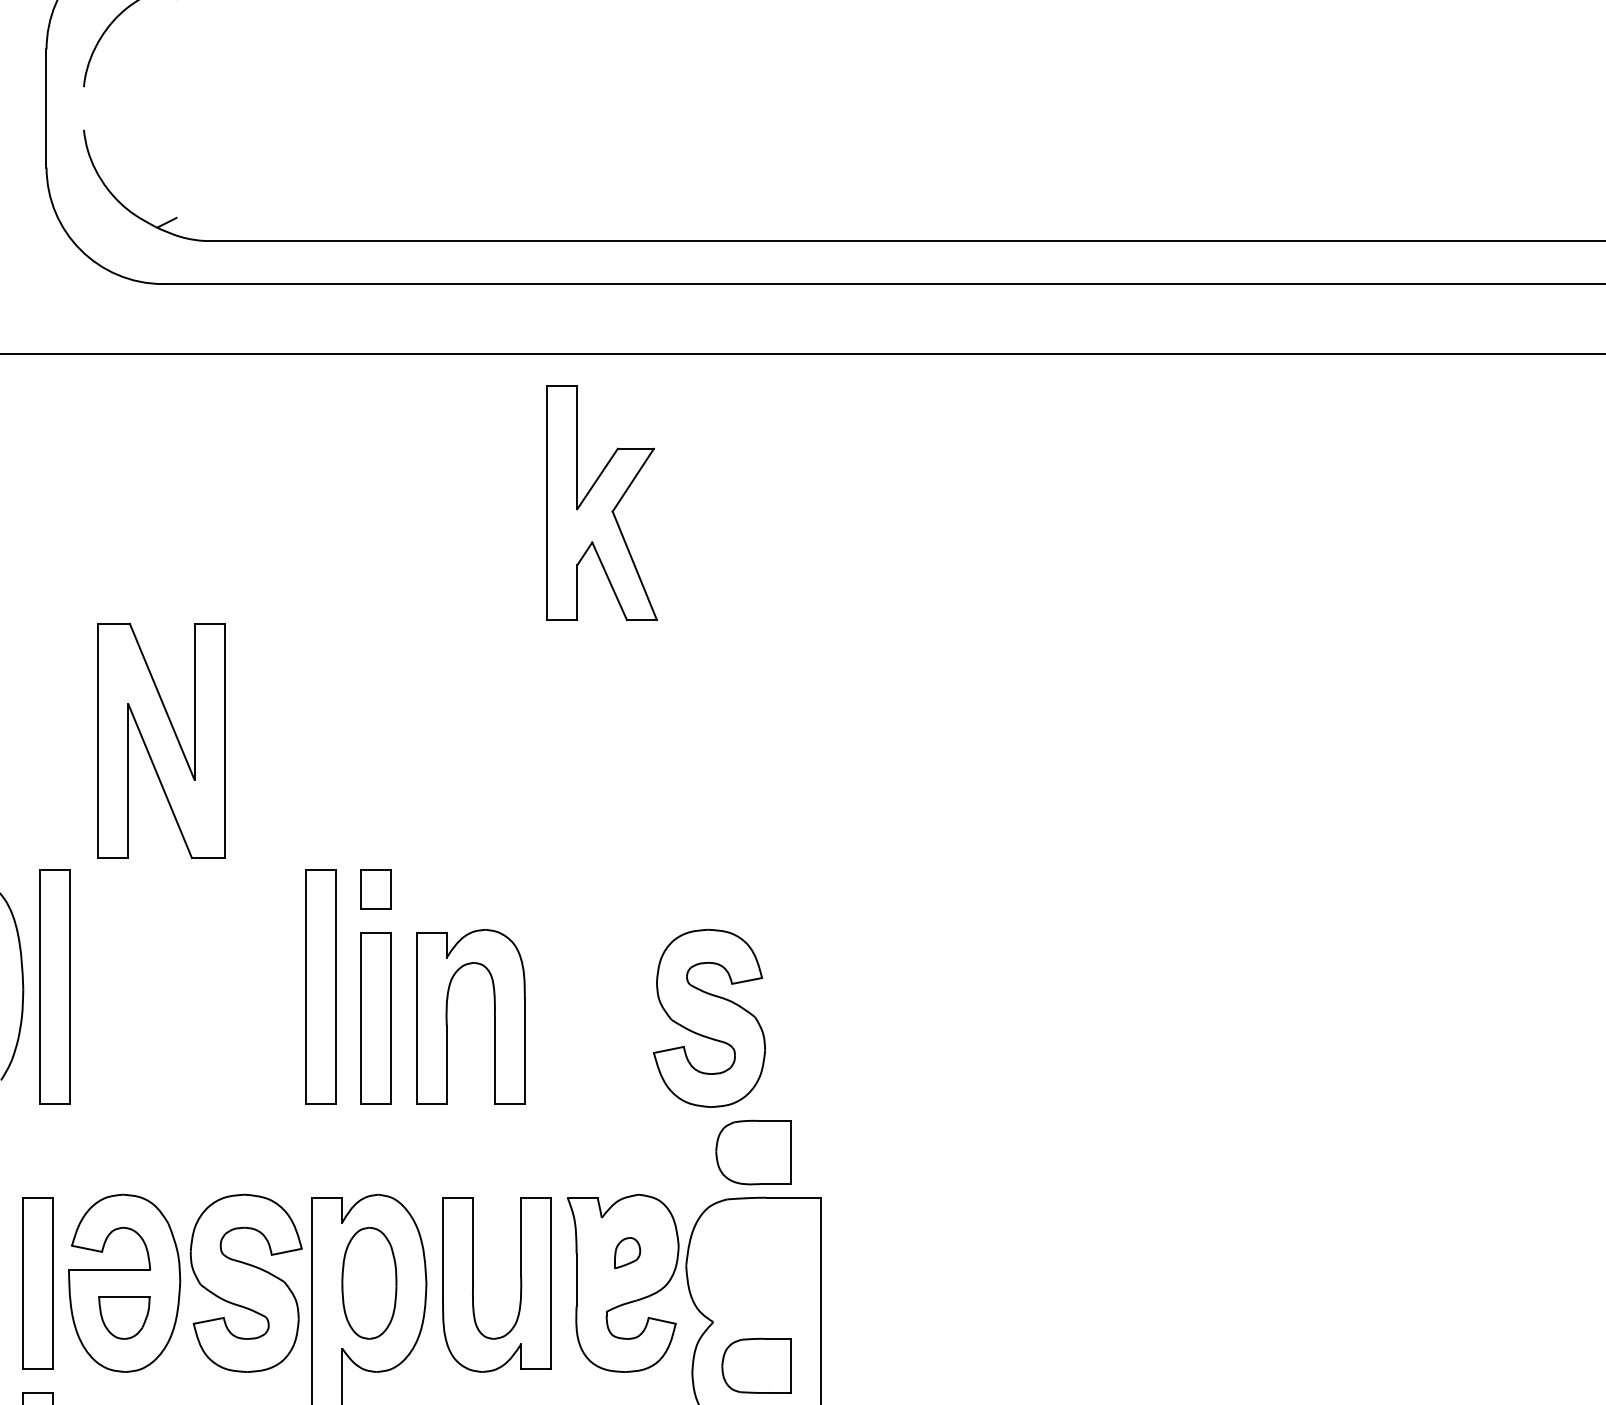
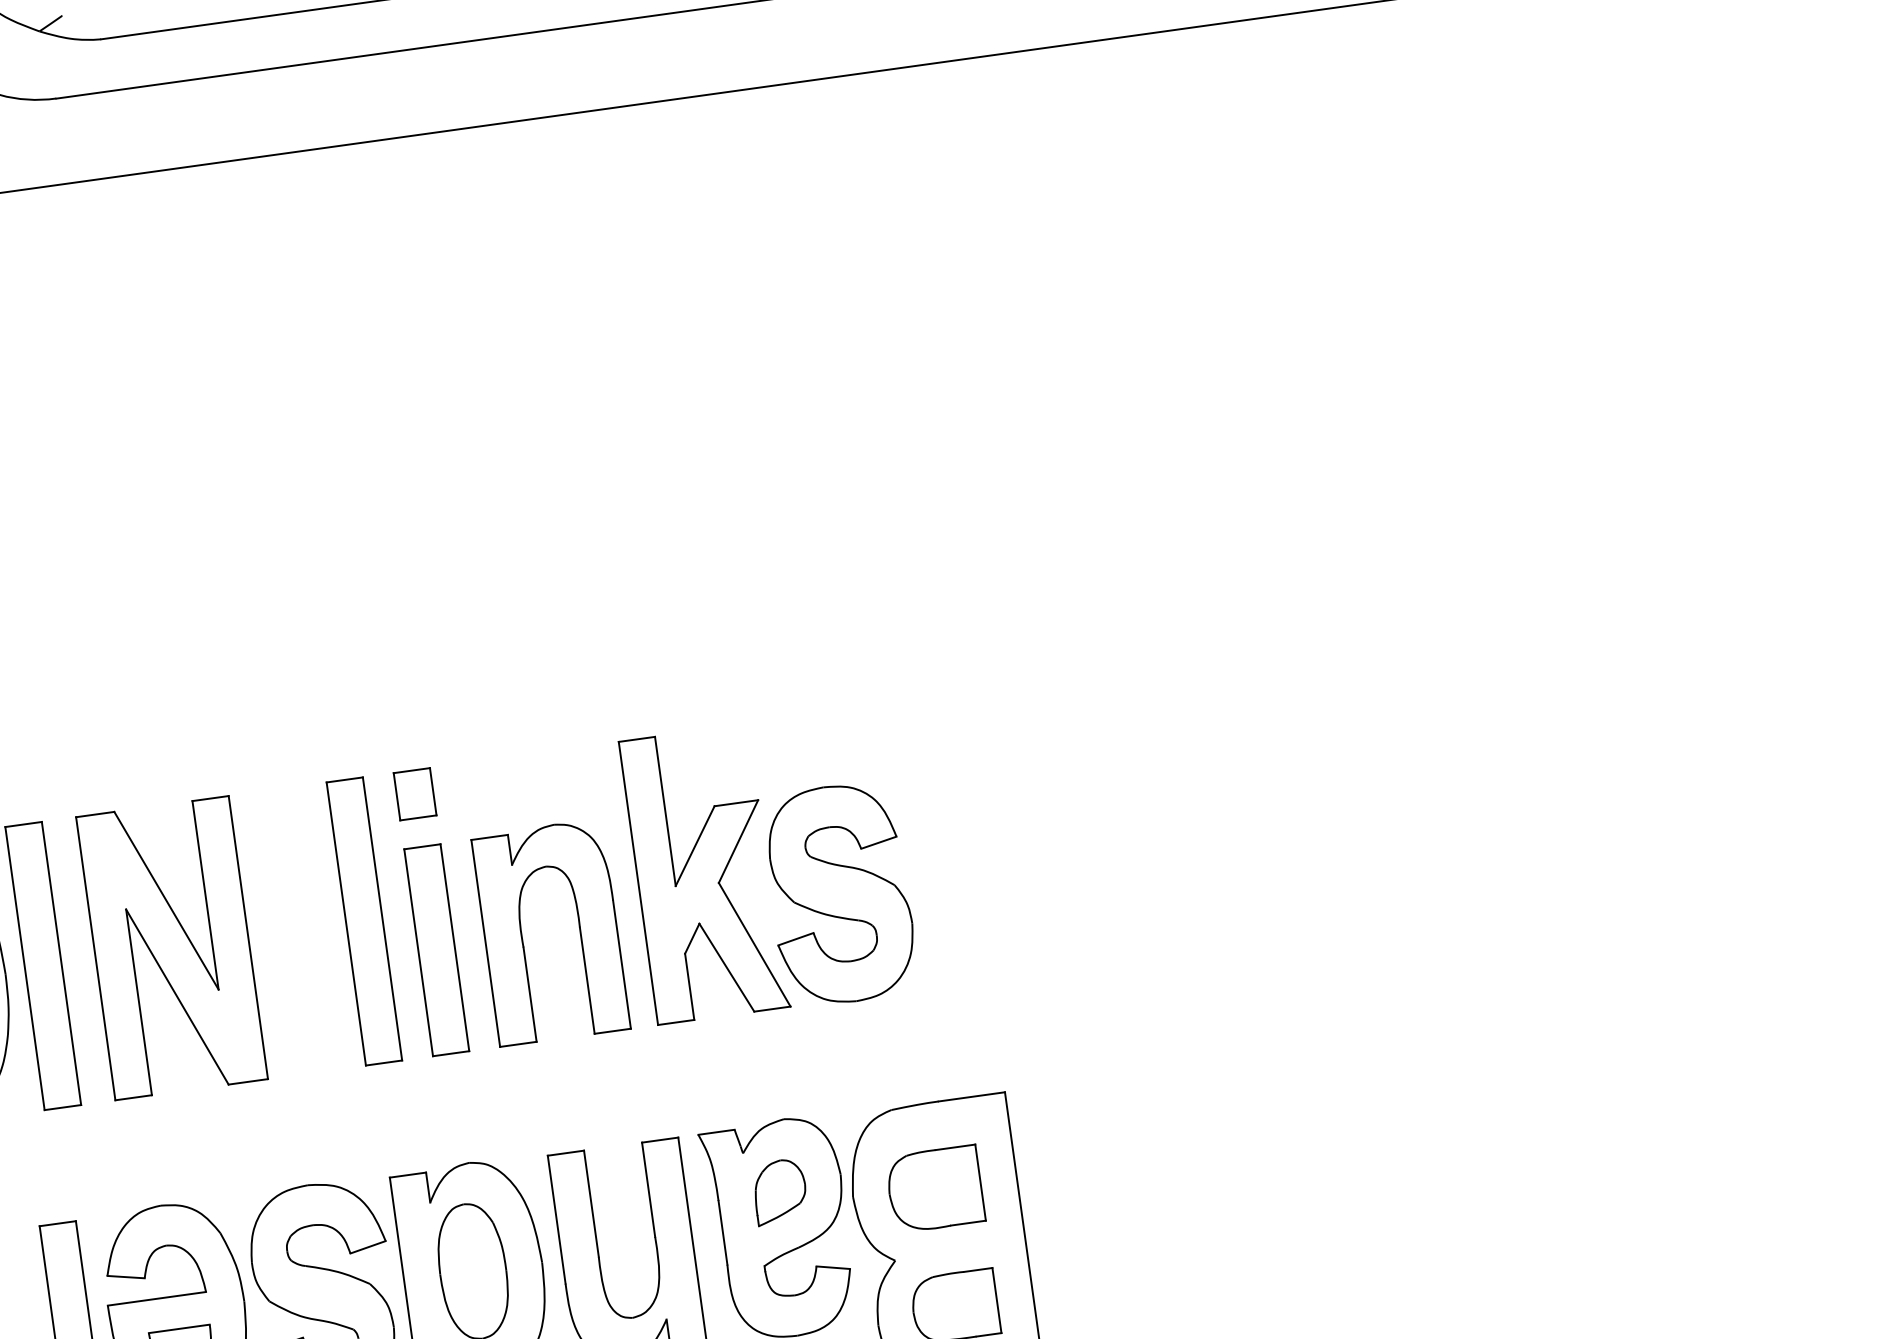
part: (601, 503) -> (703, 875), moved
part: (161, 740) -> (172, 947), moved
part: (753, 1152) -> (934, 1189), moved
part: (627, 1252) -> (779, 1190), size x1.67

